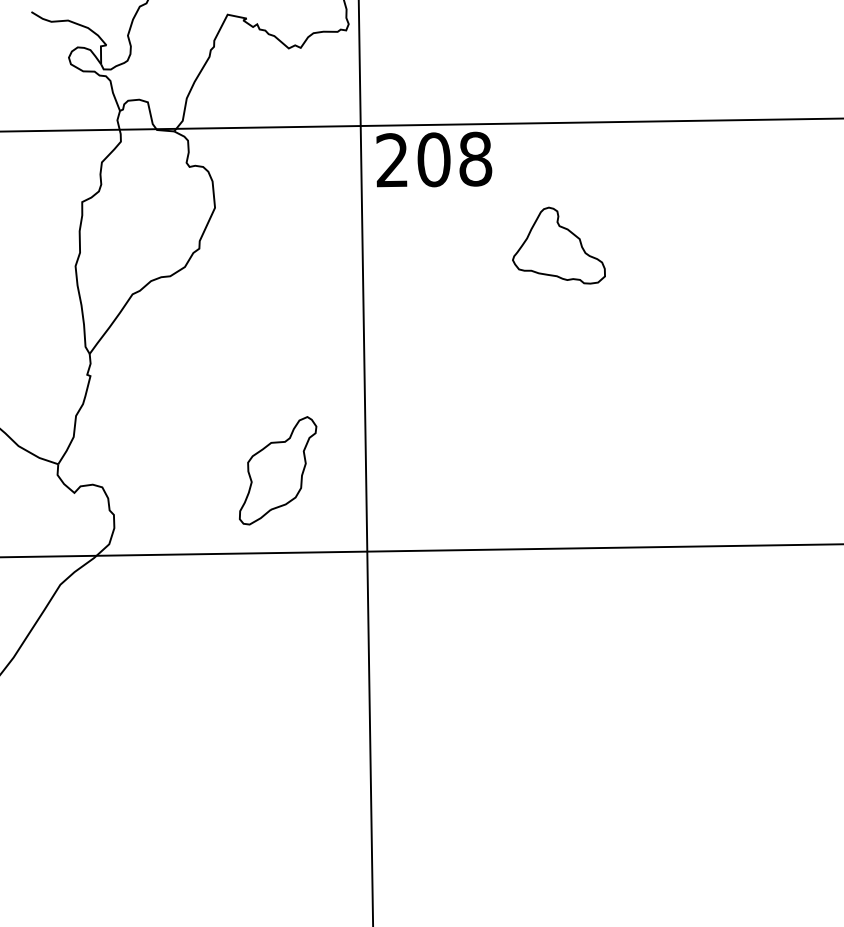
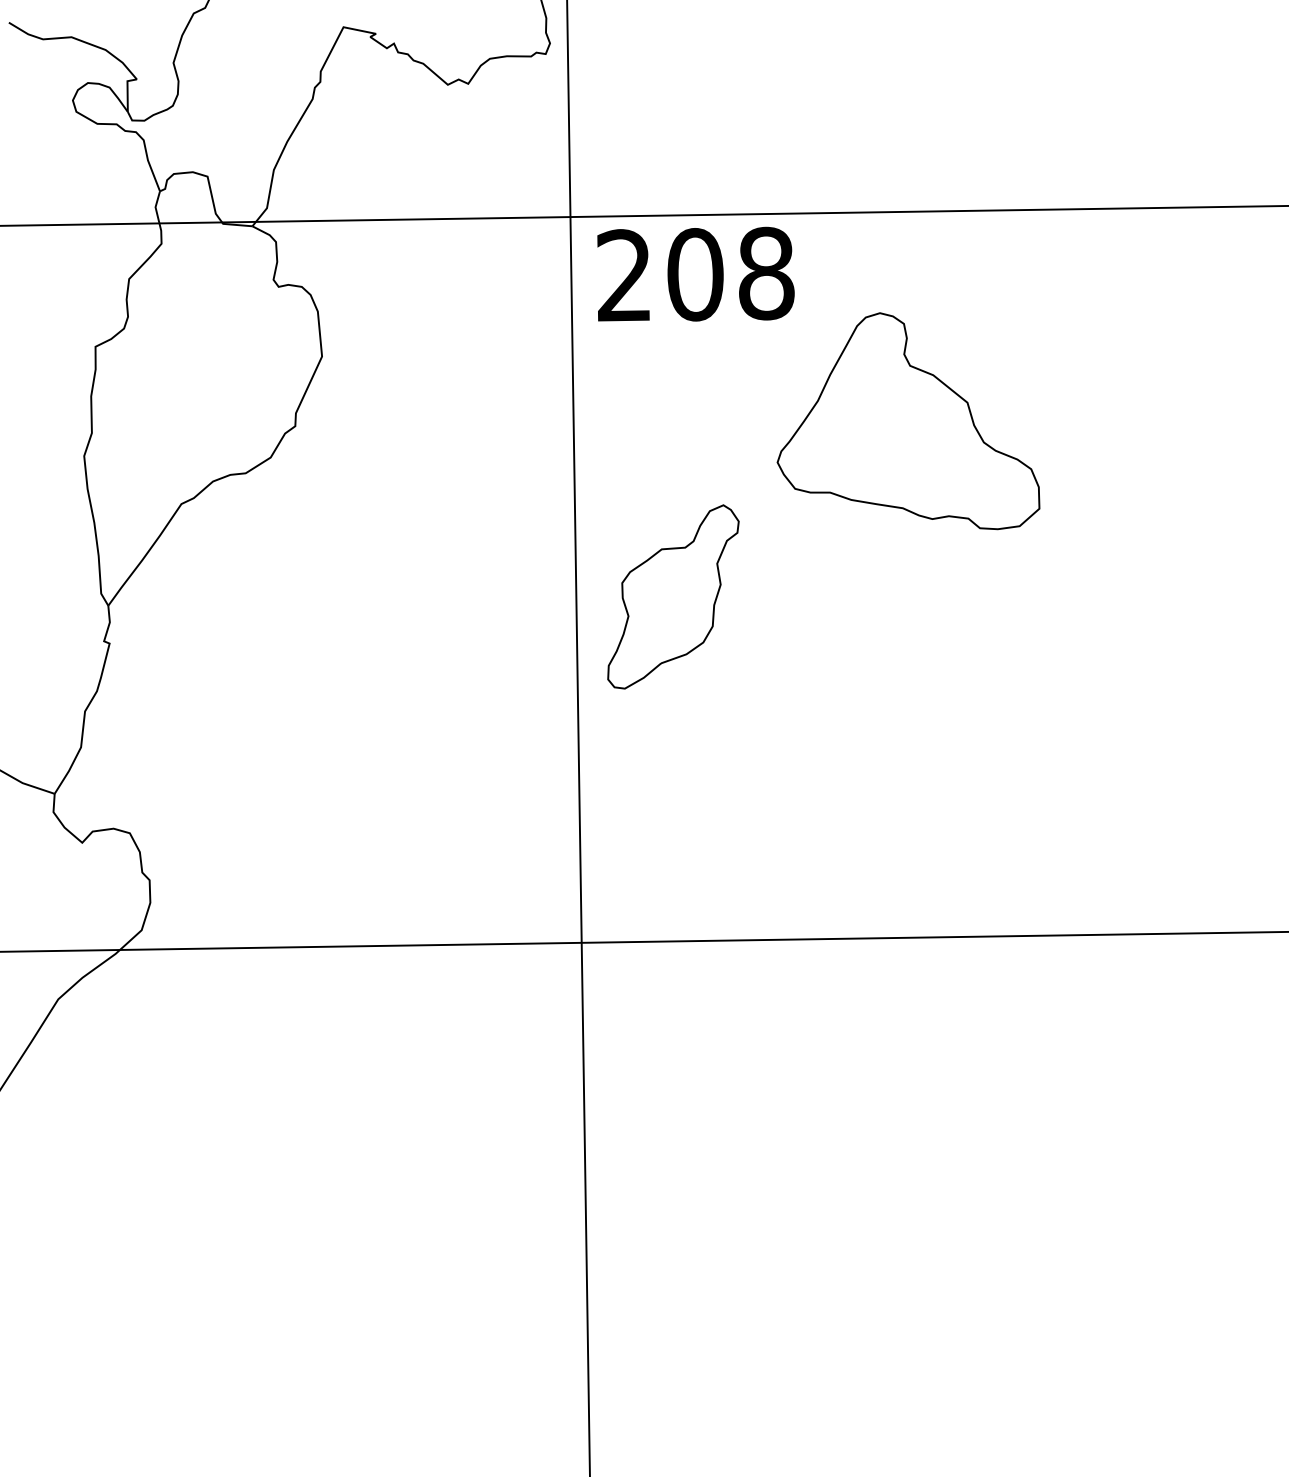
part: (558, 245) -> (907, 420), size x1.67
part: (278, 470) -> (674, 596), moved

